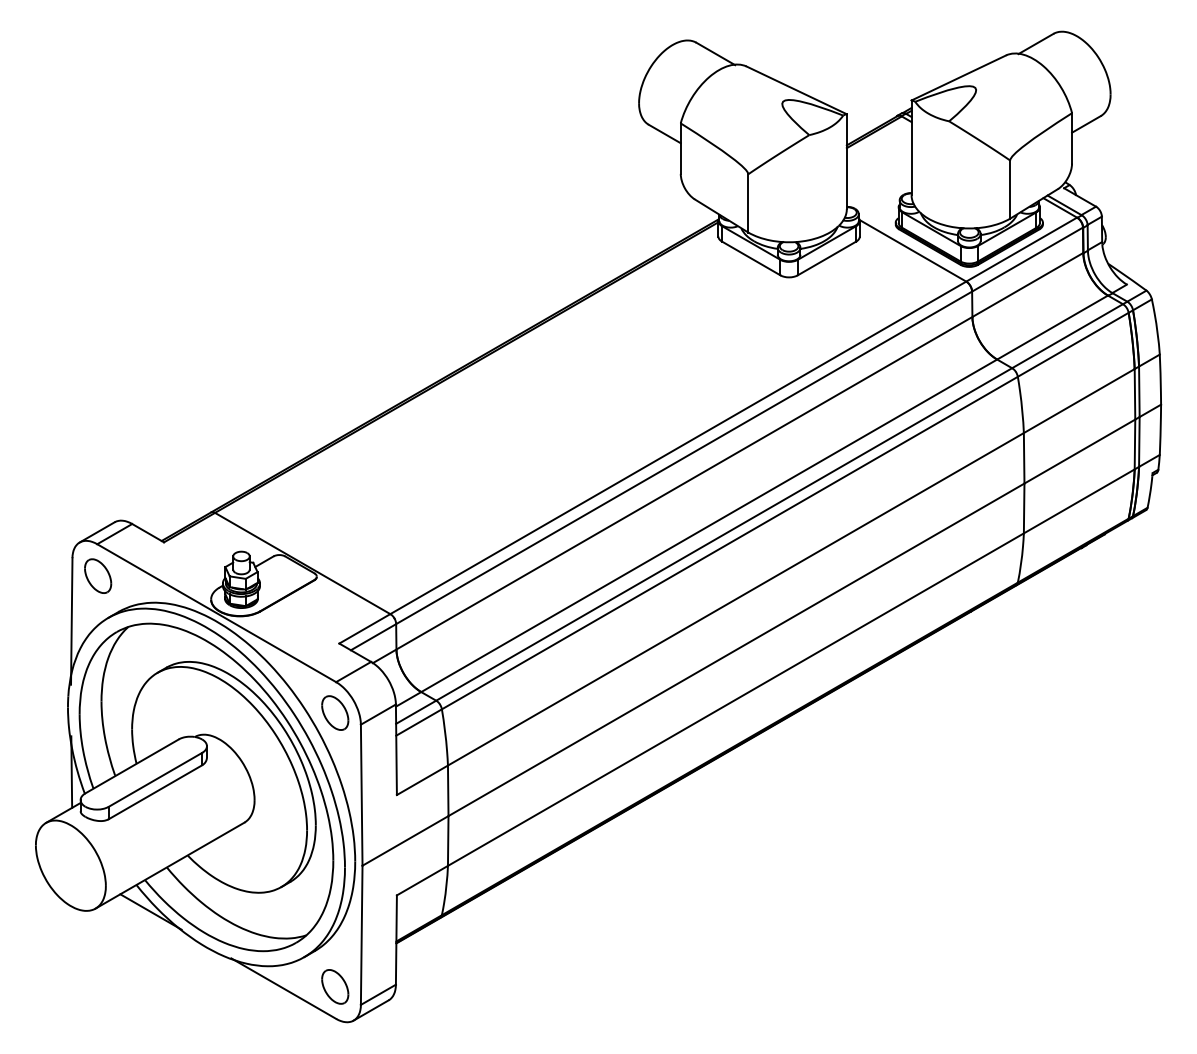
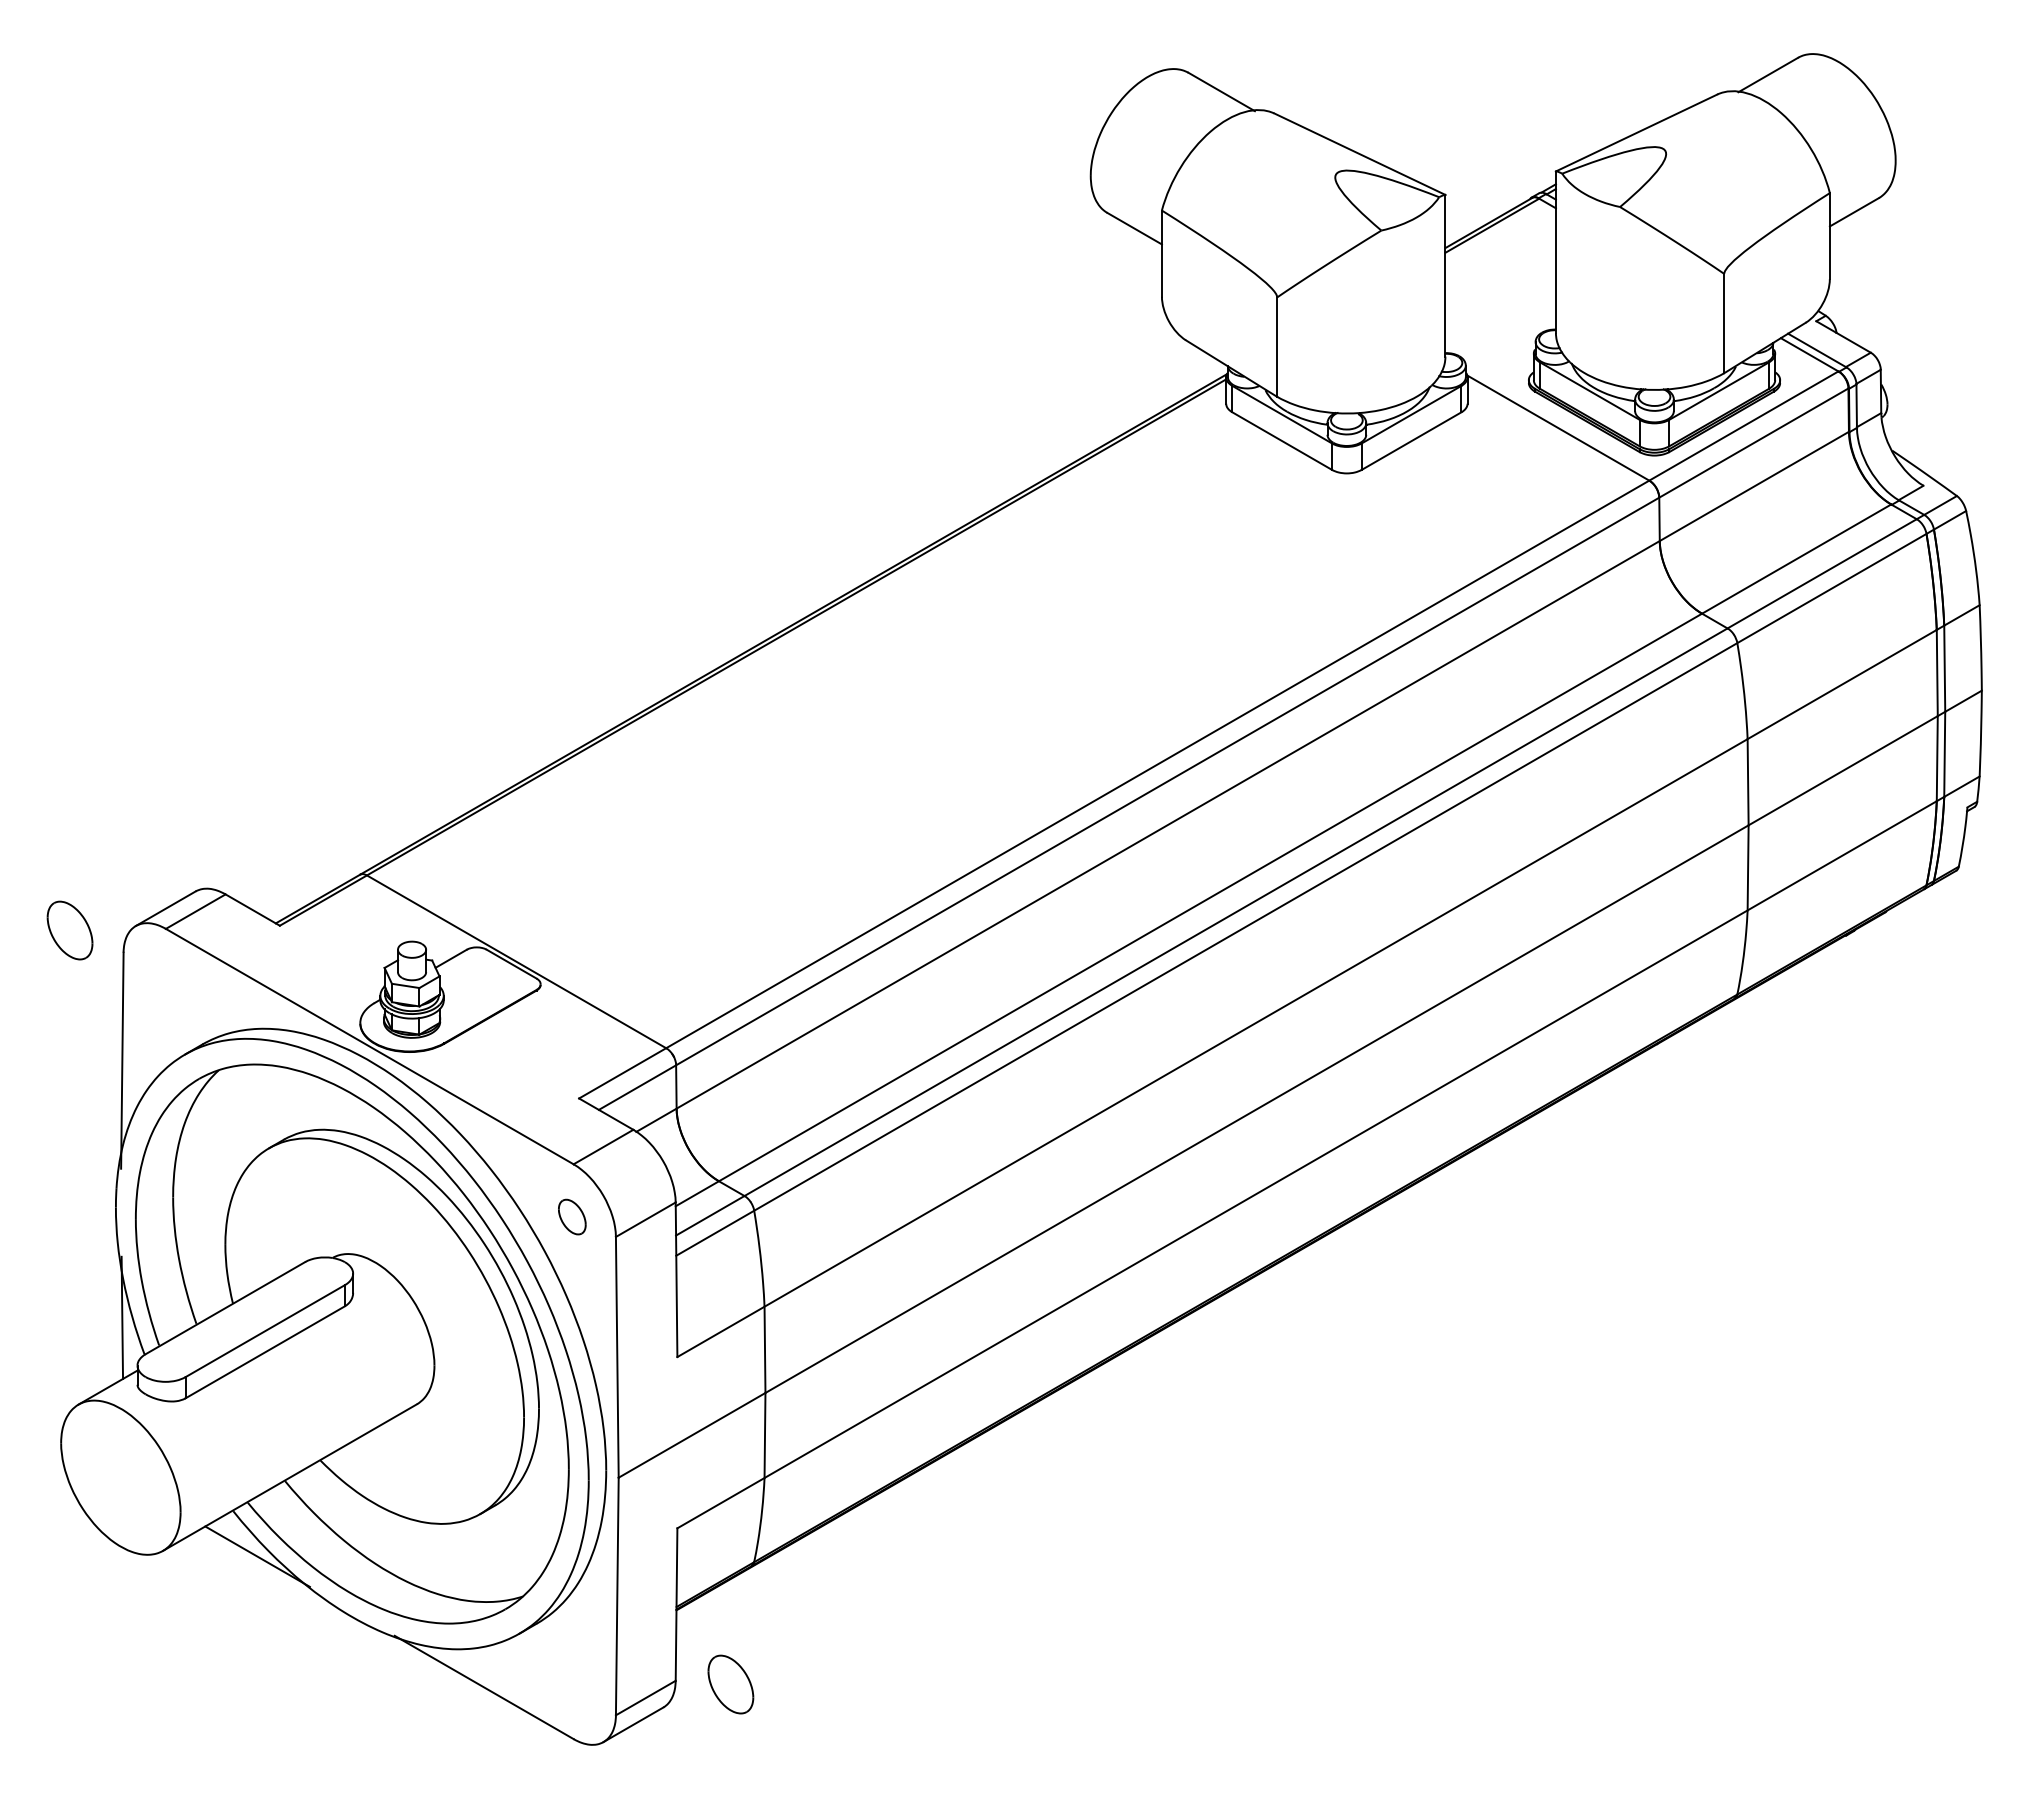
part: (98, 575) -> (70, 929), moved
part: (335, 712) -> (572, 1216), size x0.6
part: (335, 986) -> (731, 1683), moved

